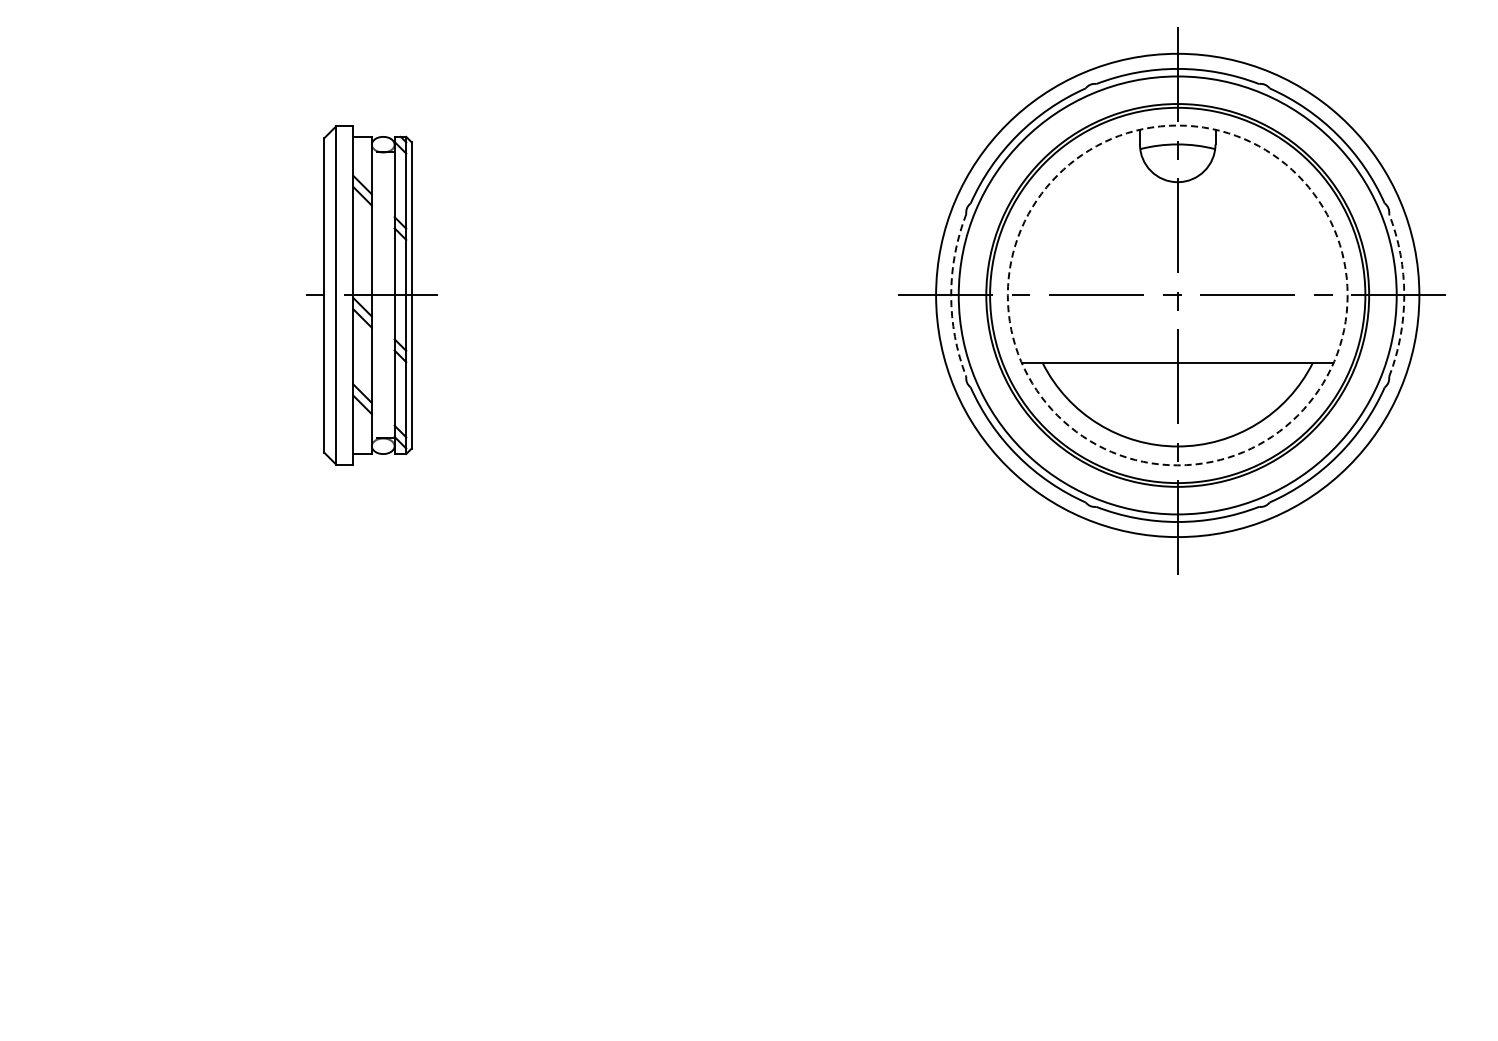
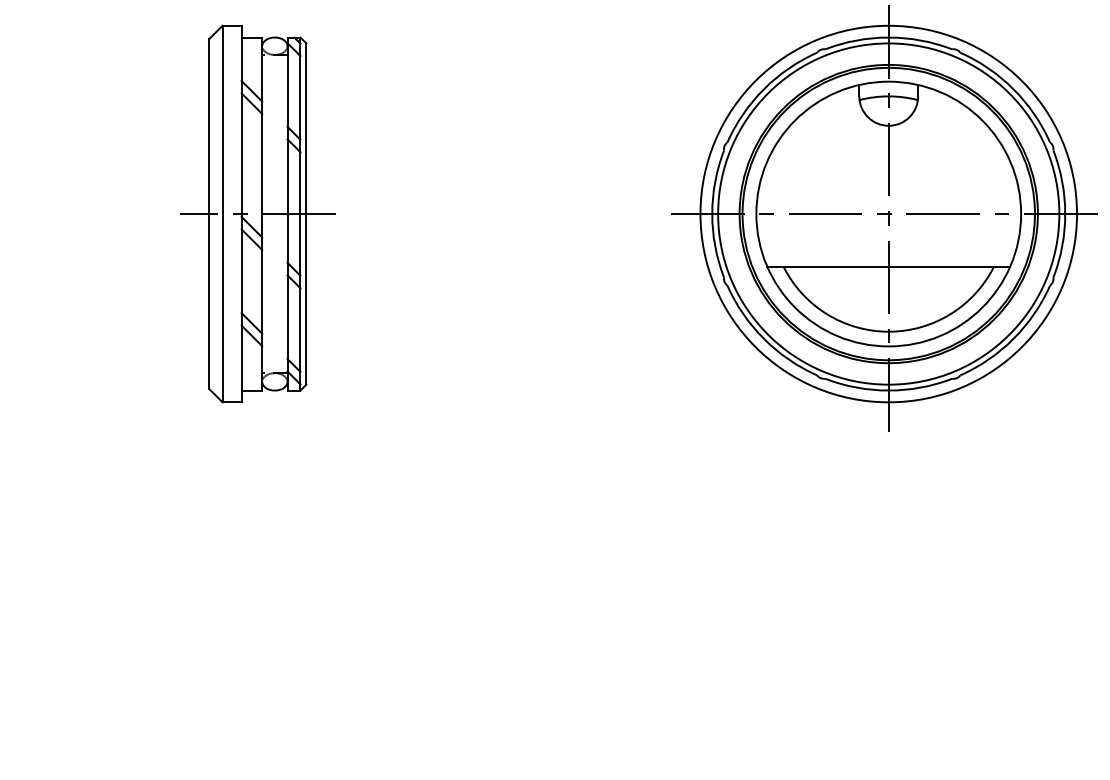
part: (367, 295) -> (257, 214), size x1.43
arc: (951, 295) -> (712, 214), dashed -> solid
circle: (1177, 295) -> (888, 214), dashed -> solid
arc: (1404, 295) -> (1065, 214), dashed -> solid

